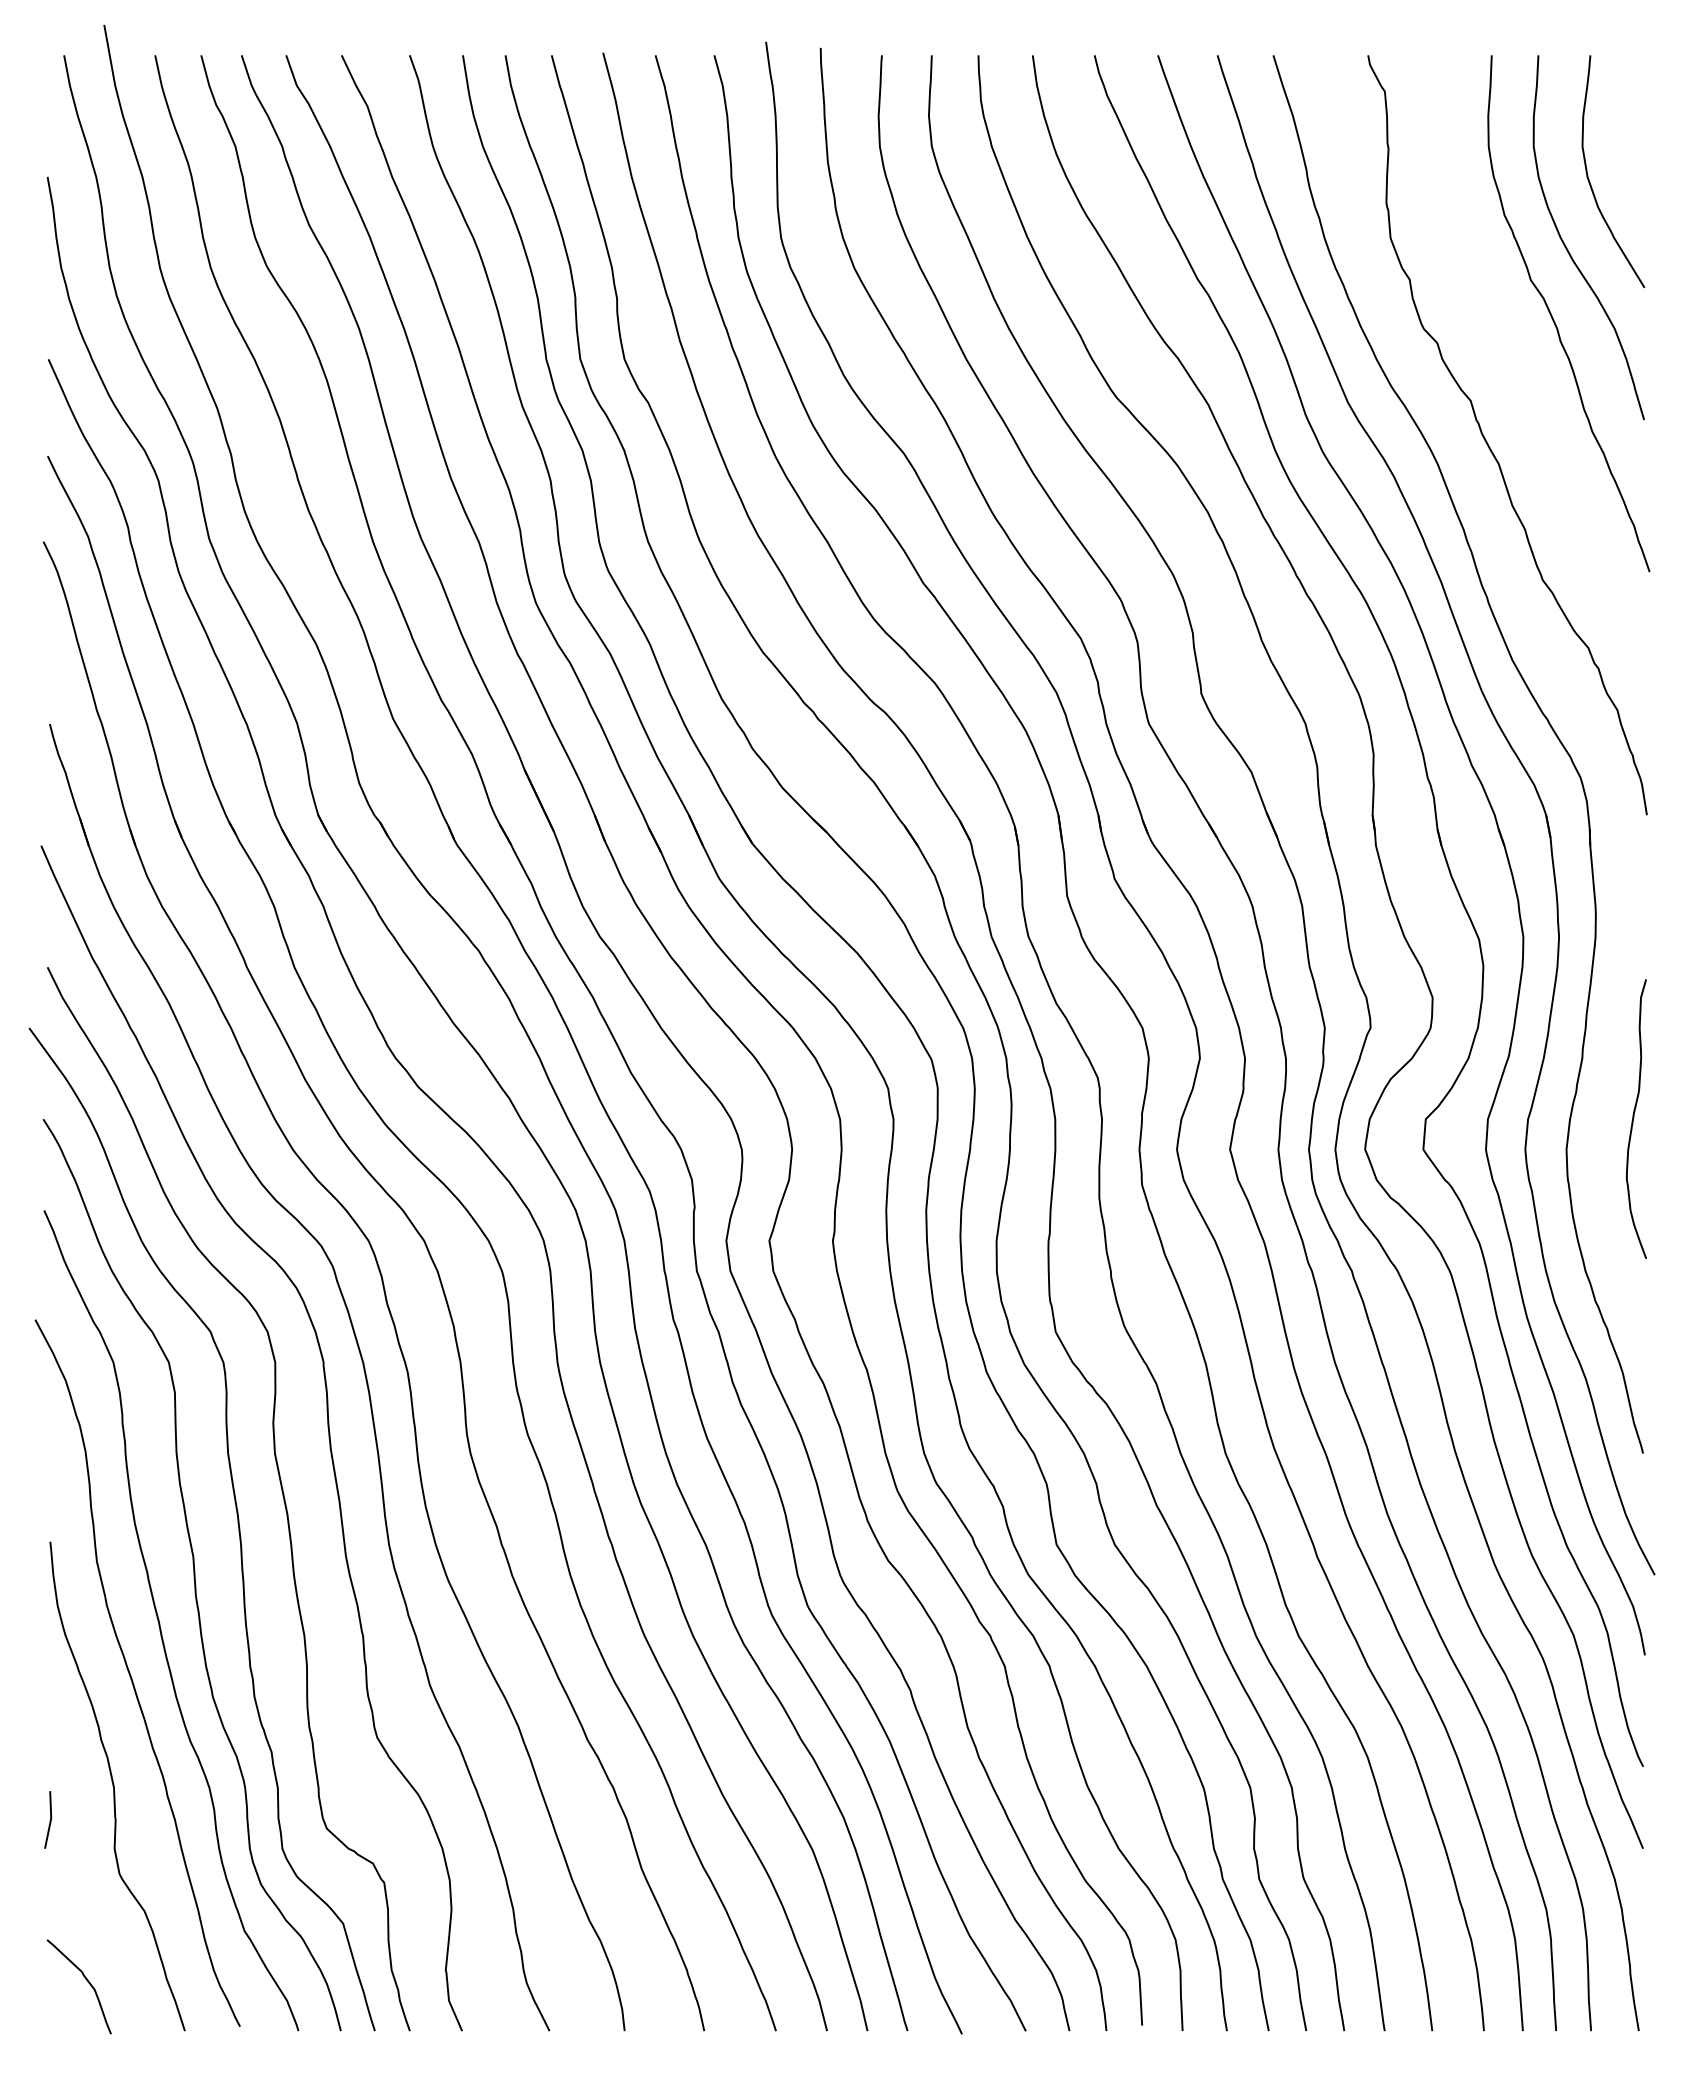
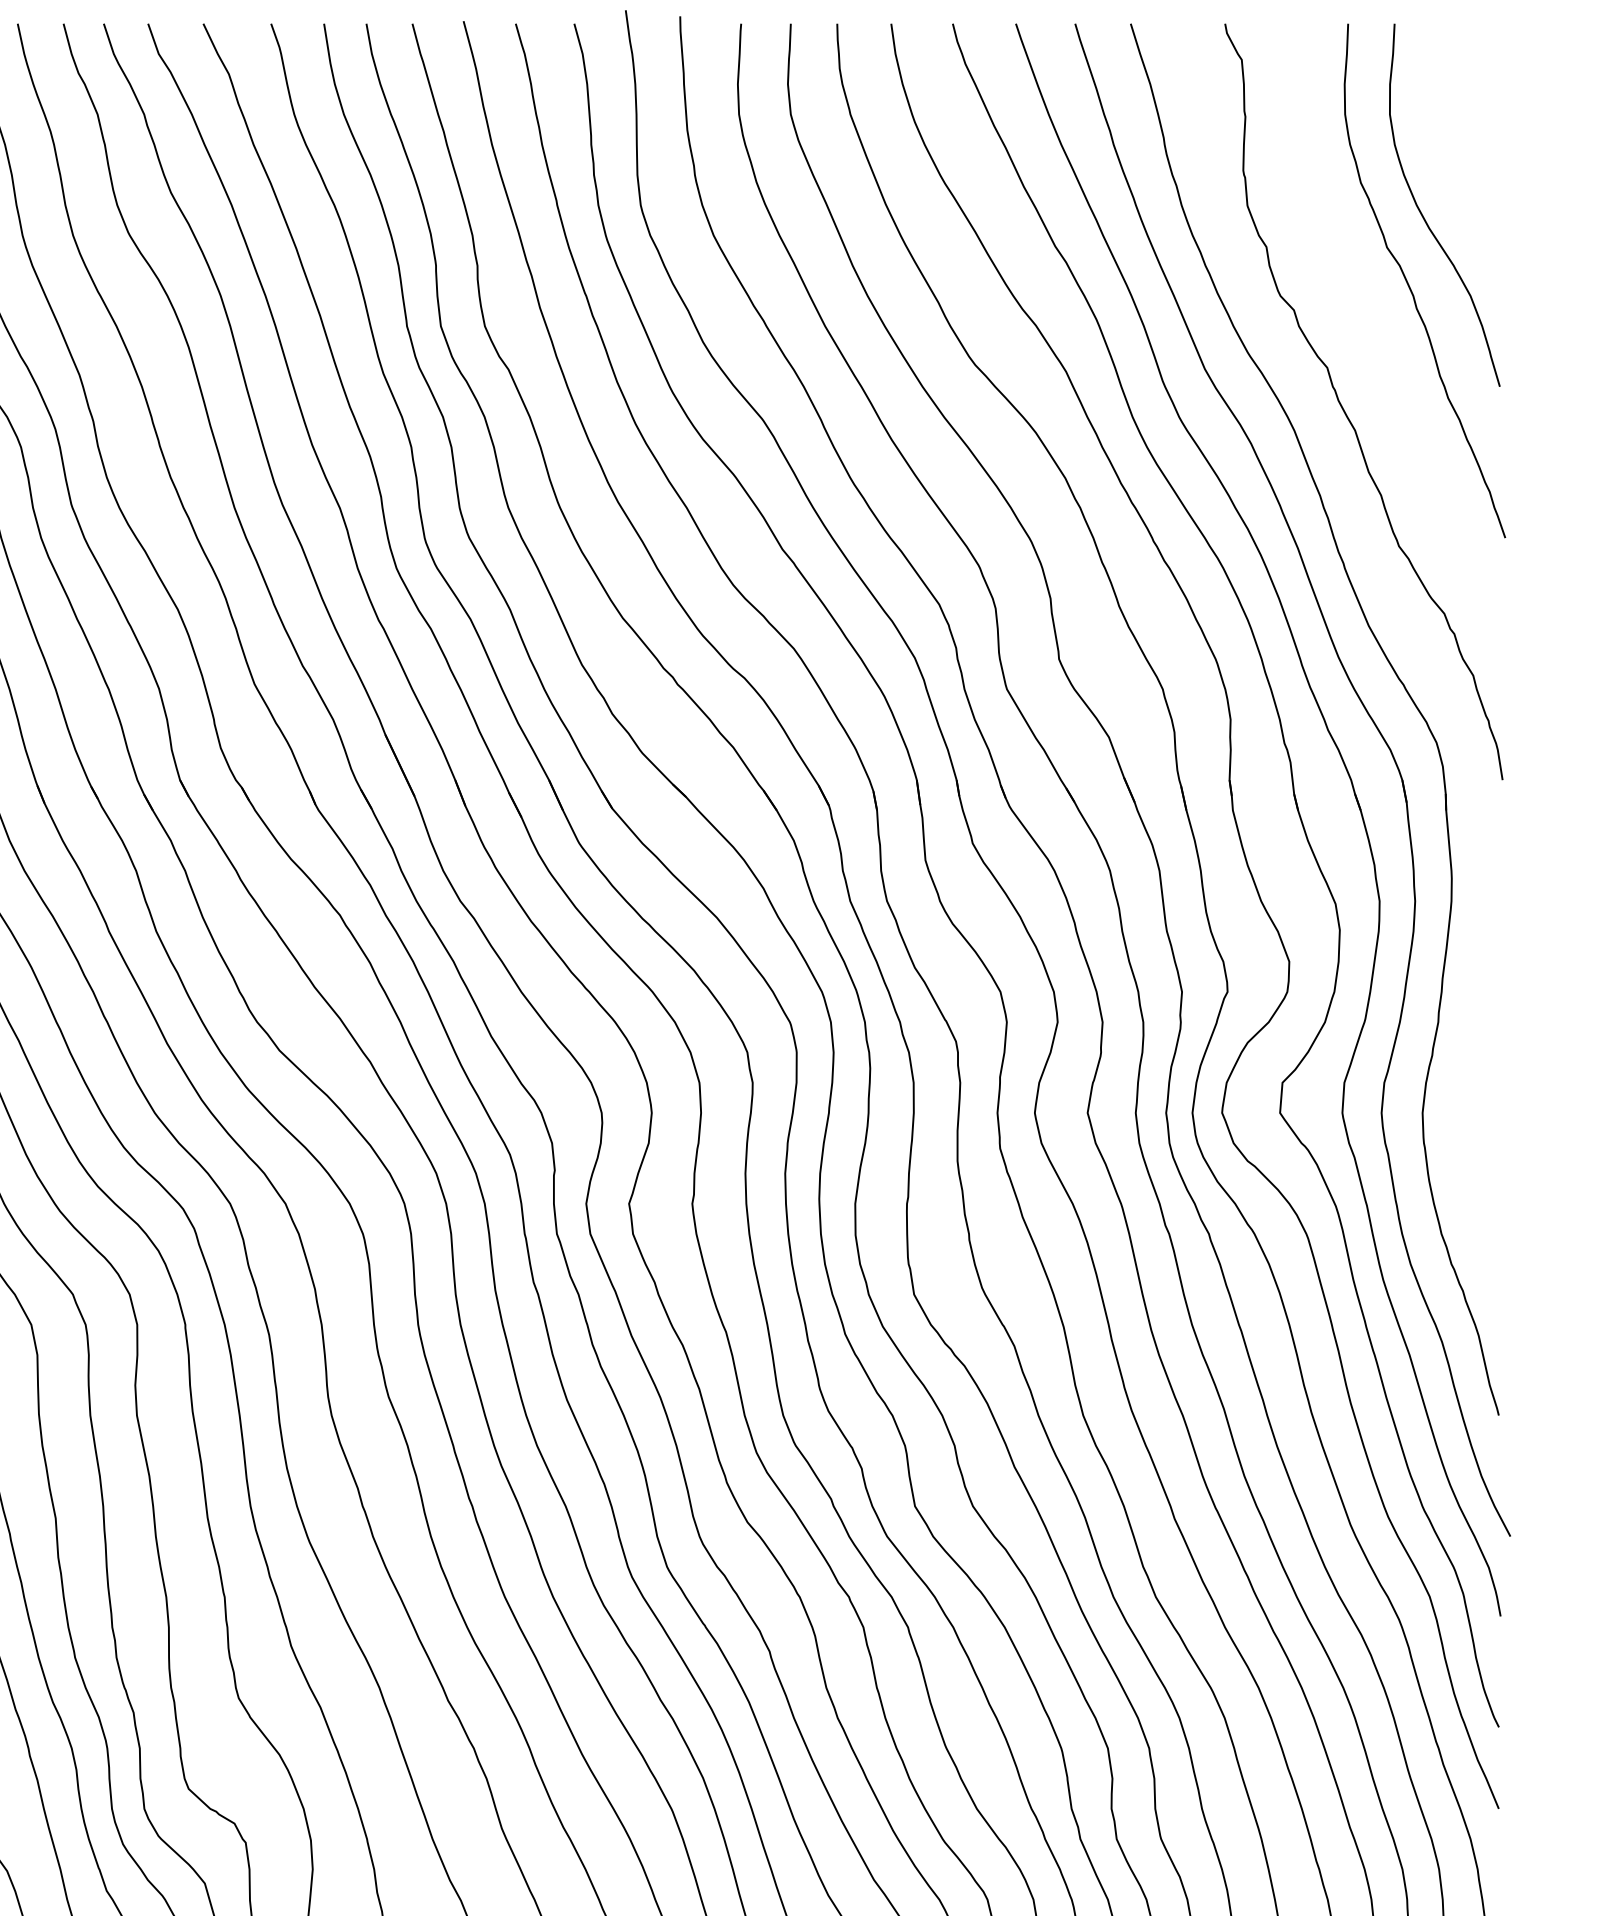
curve: (1590, 181) -> (1446, 149), removed
curve: (1634, 1117) -> (1490, 1081), removed

